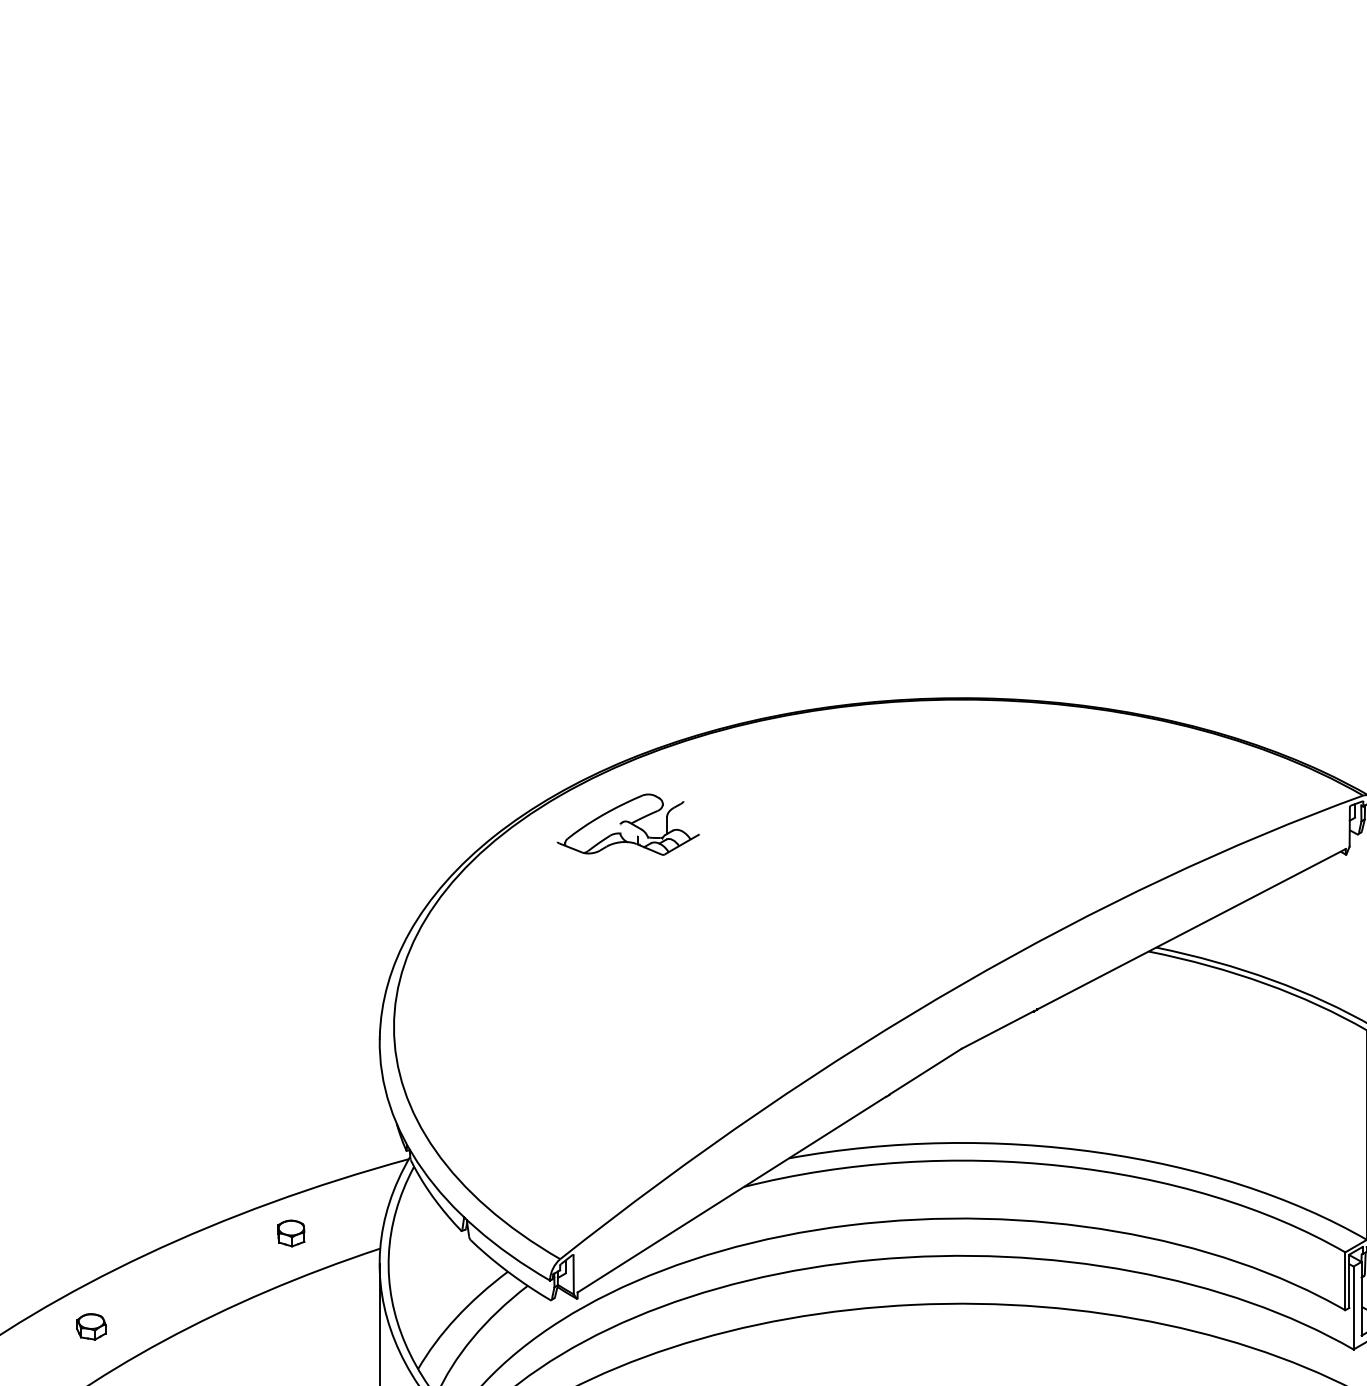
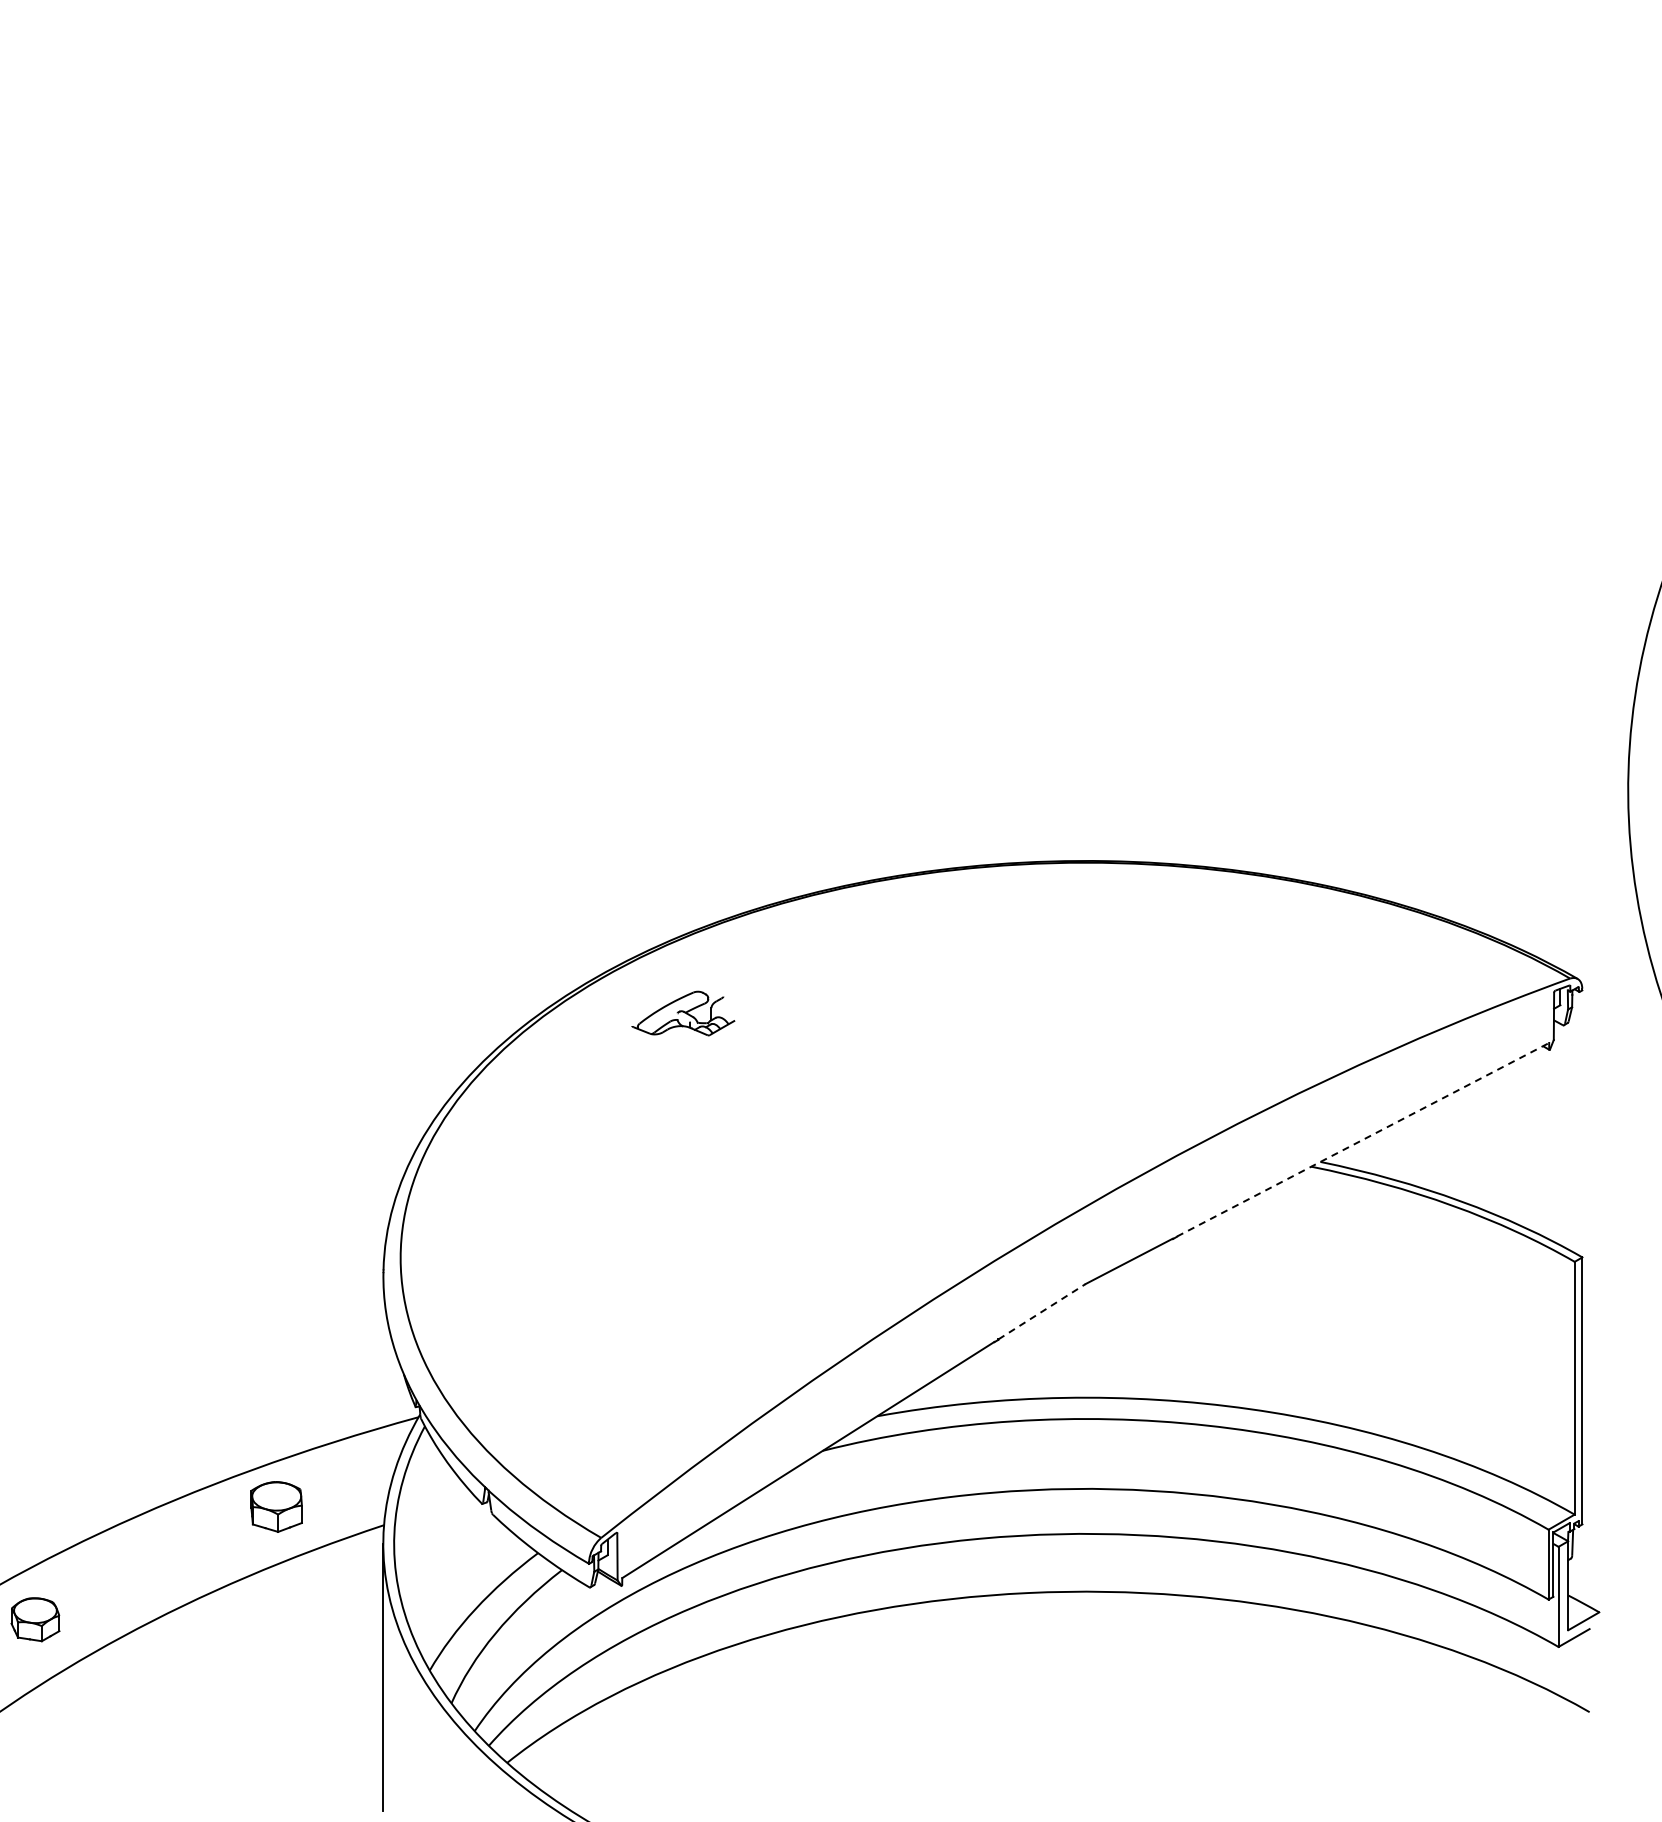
part: (628, 824) -> (683, 1013), size x0.6
line: (1191, 928) -> (1363, 1139), solid -> dashed
line: (925, 1071) -> (1042, 1311), solid -> dashed
part: (291, 1233) -> (276, 1506), size x1.6
part: (91, 1326) -> (35, 1619), size x1.4

